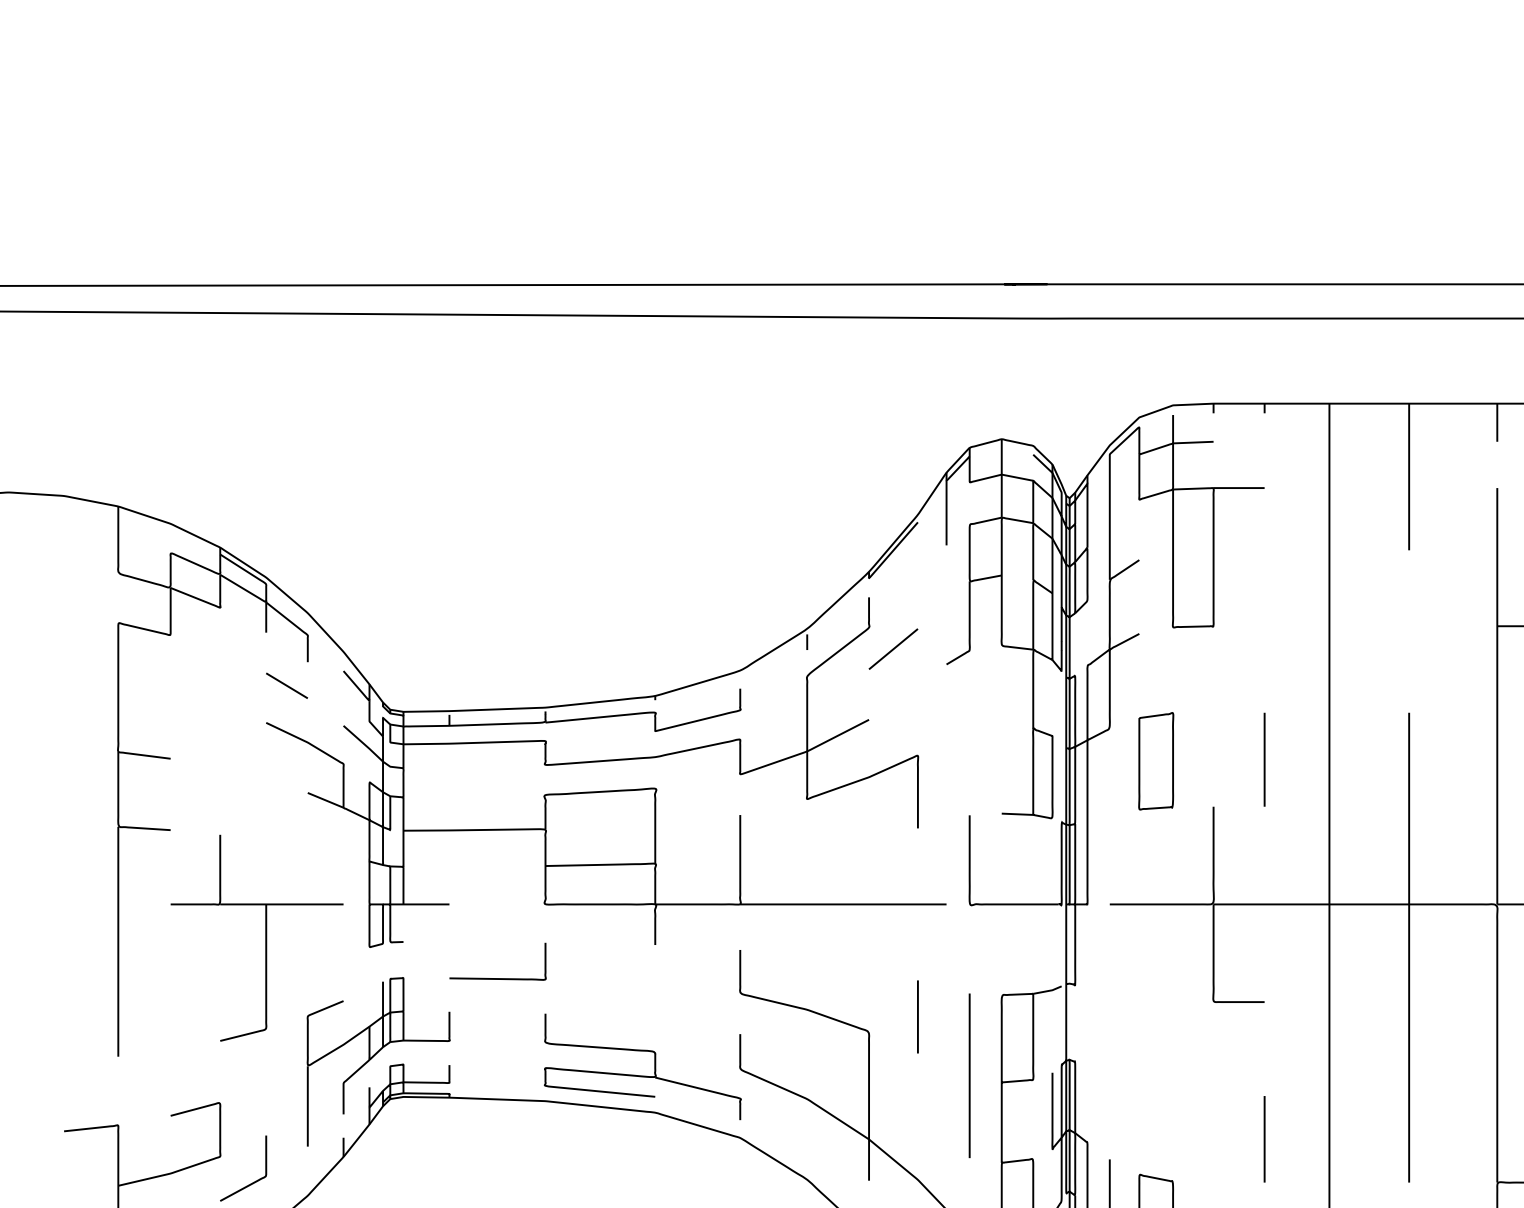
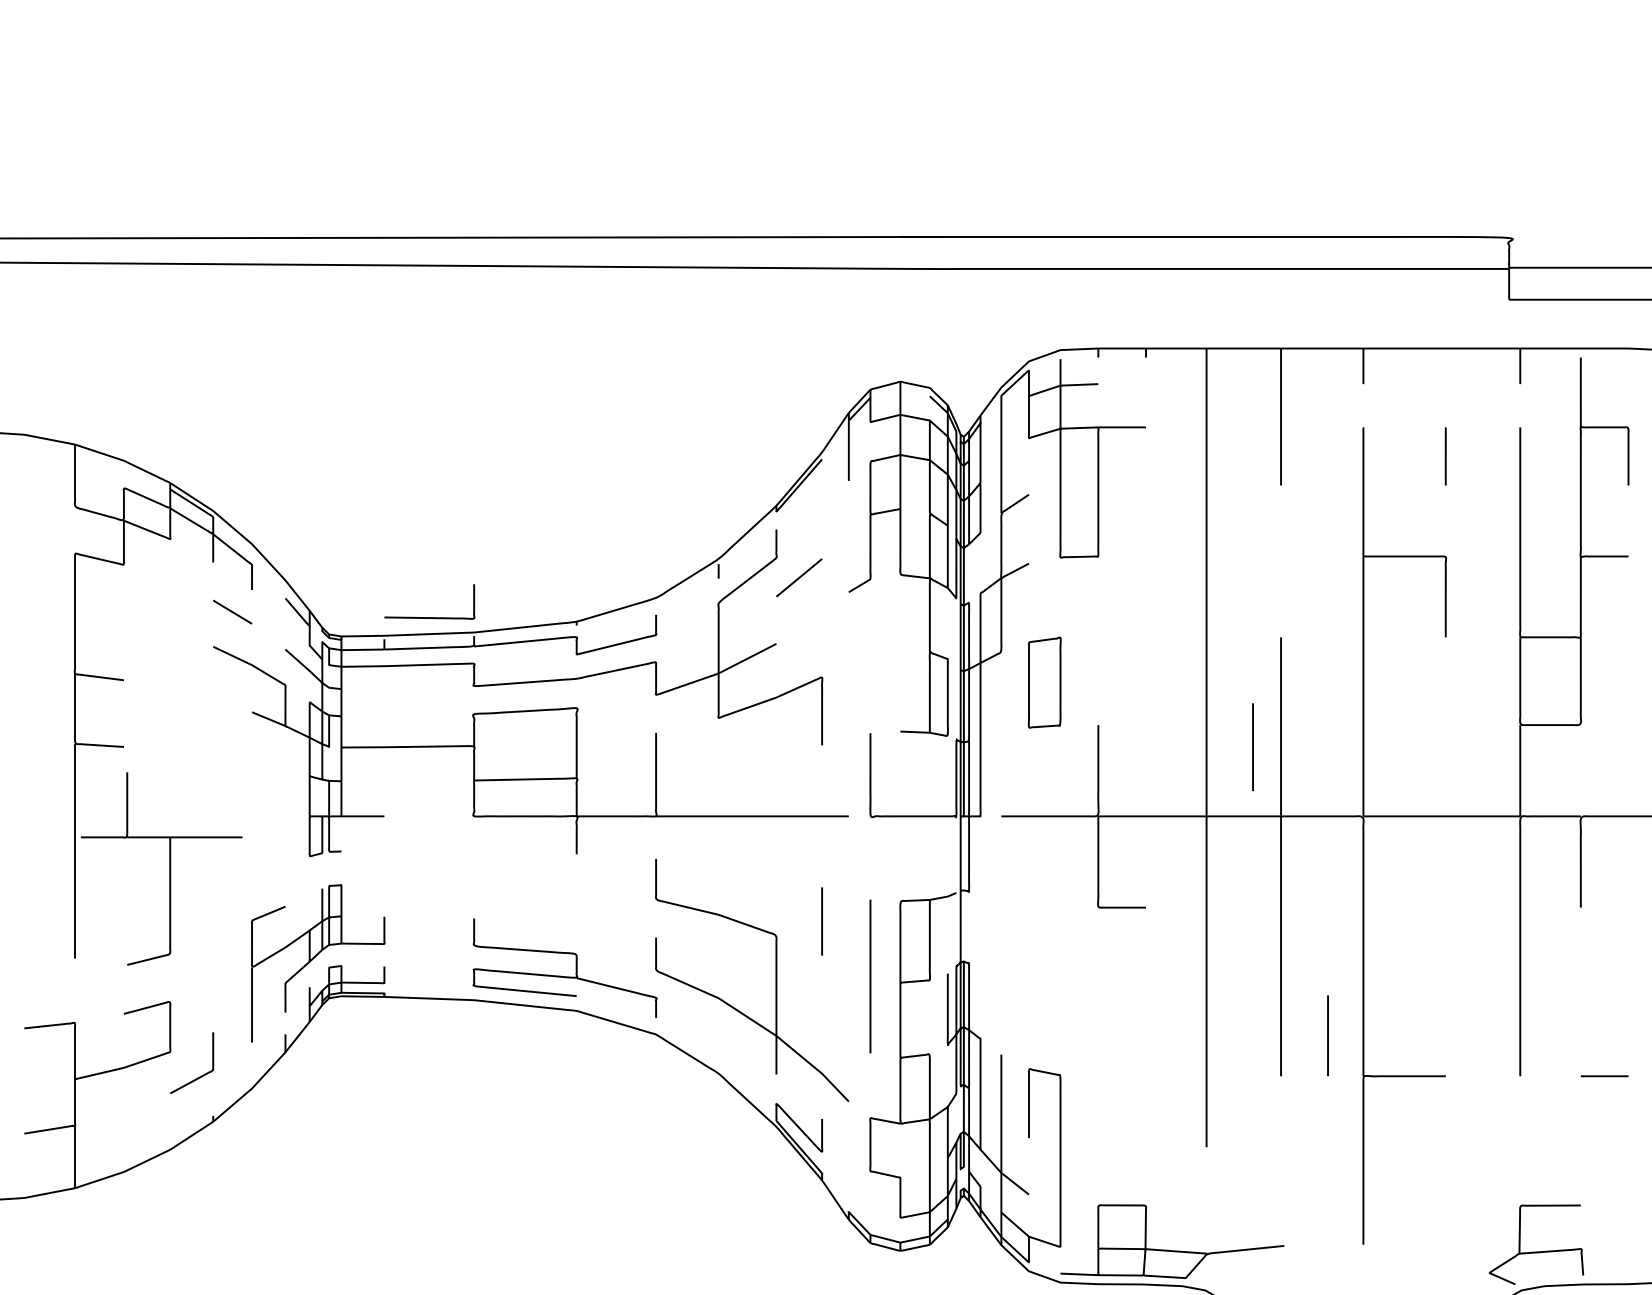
line: (1264, 758) -> (1252, 746), moved
part: (265, 937) -> (169, 868), moved
curve: (497, 978) -> (429, 617), moved
line: (1264, 1138) -> (1327, 1035), moved

